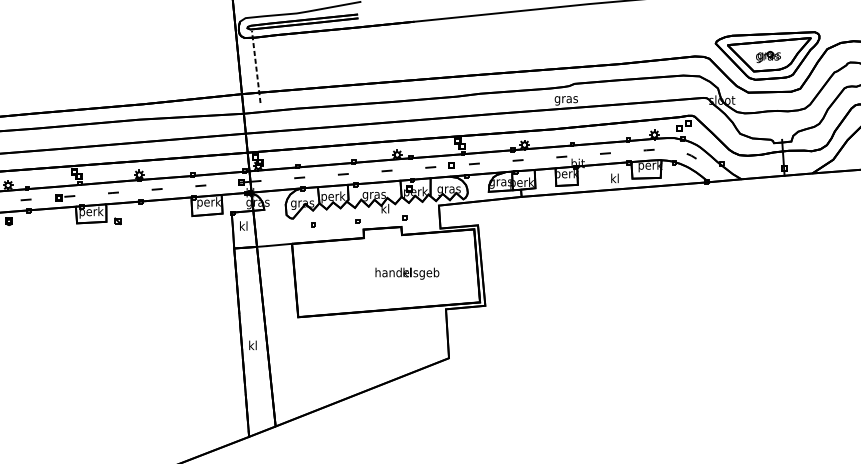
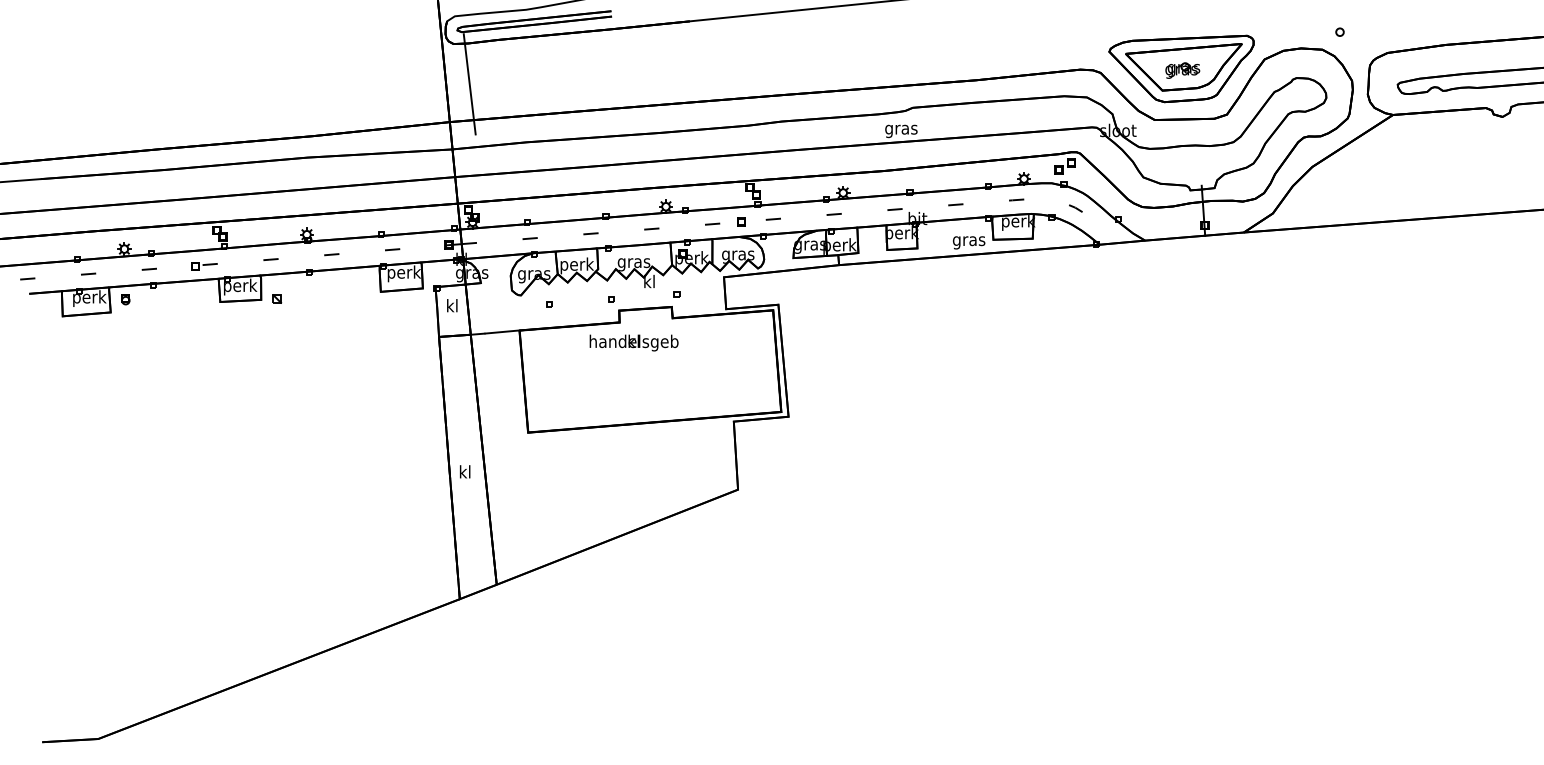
line: (256, 66) -> (469, 83), dashed -> solid
text: (614, 179) -> (968, 240), kl -> gras
text: (406, 273) -> (633, 342), moved

